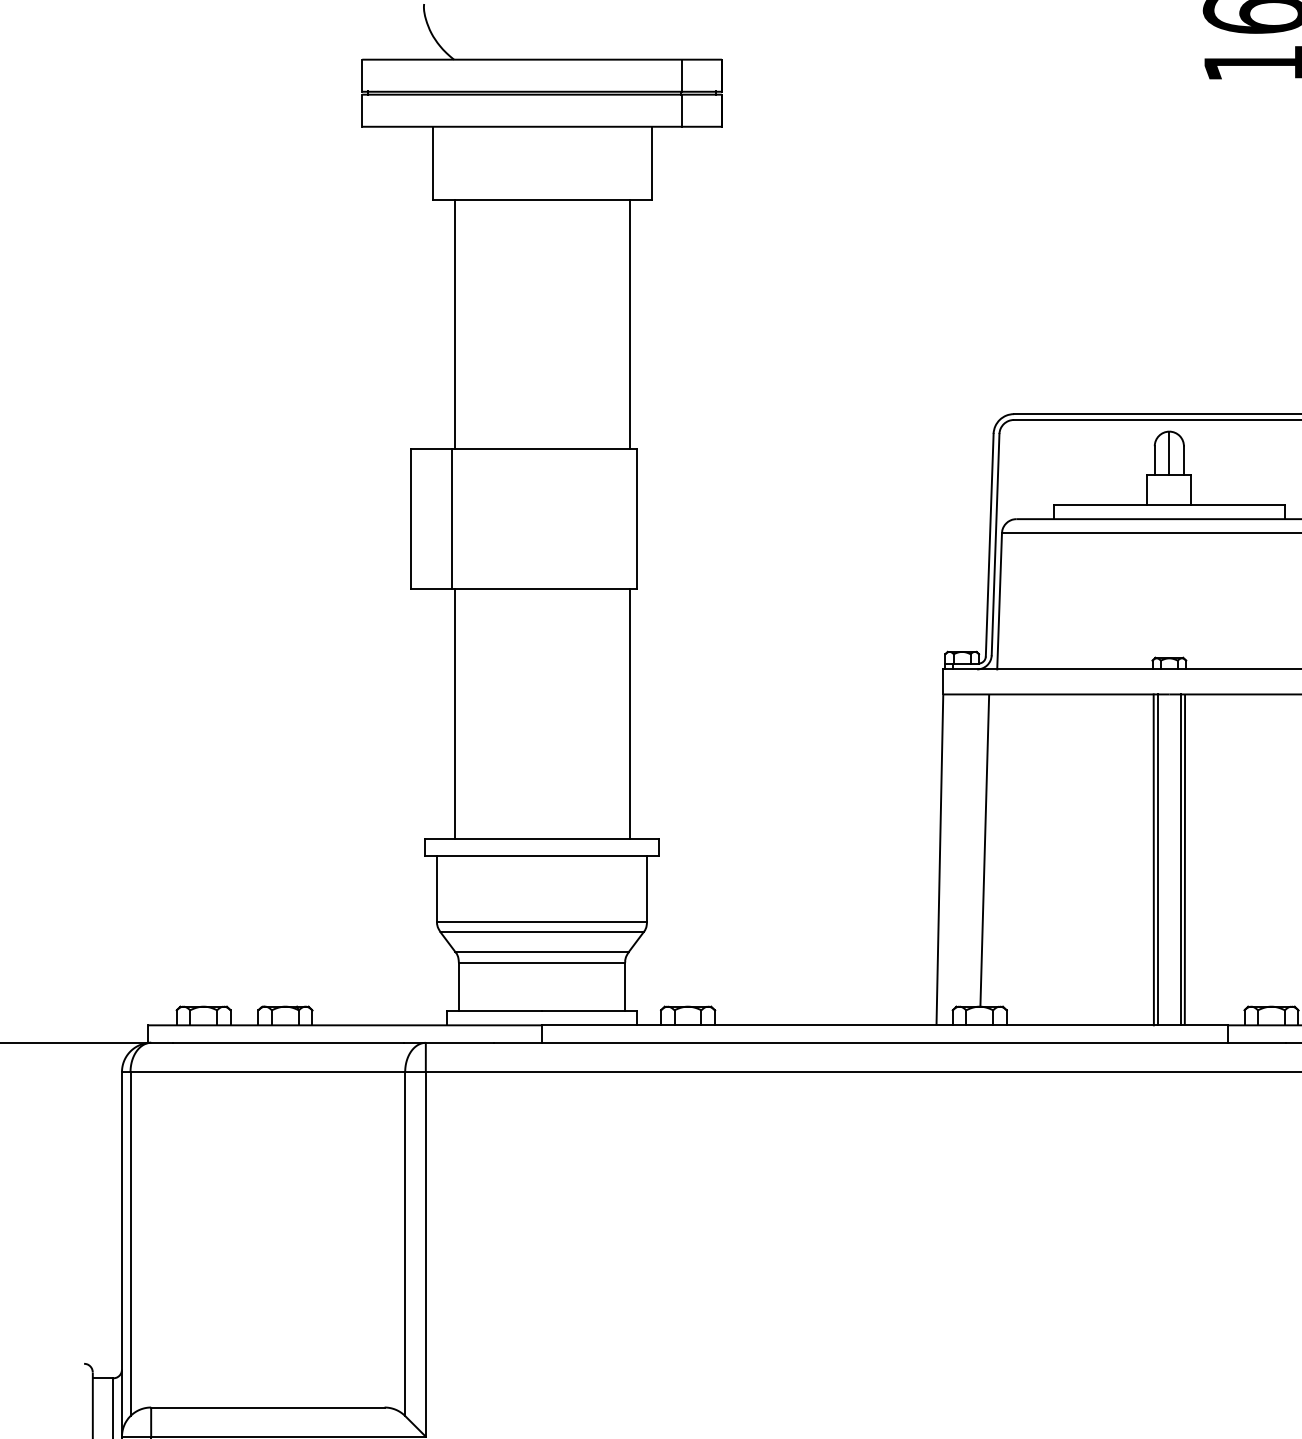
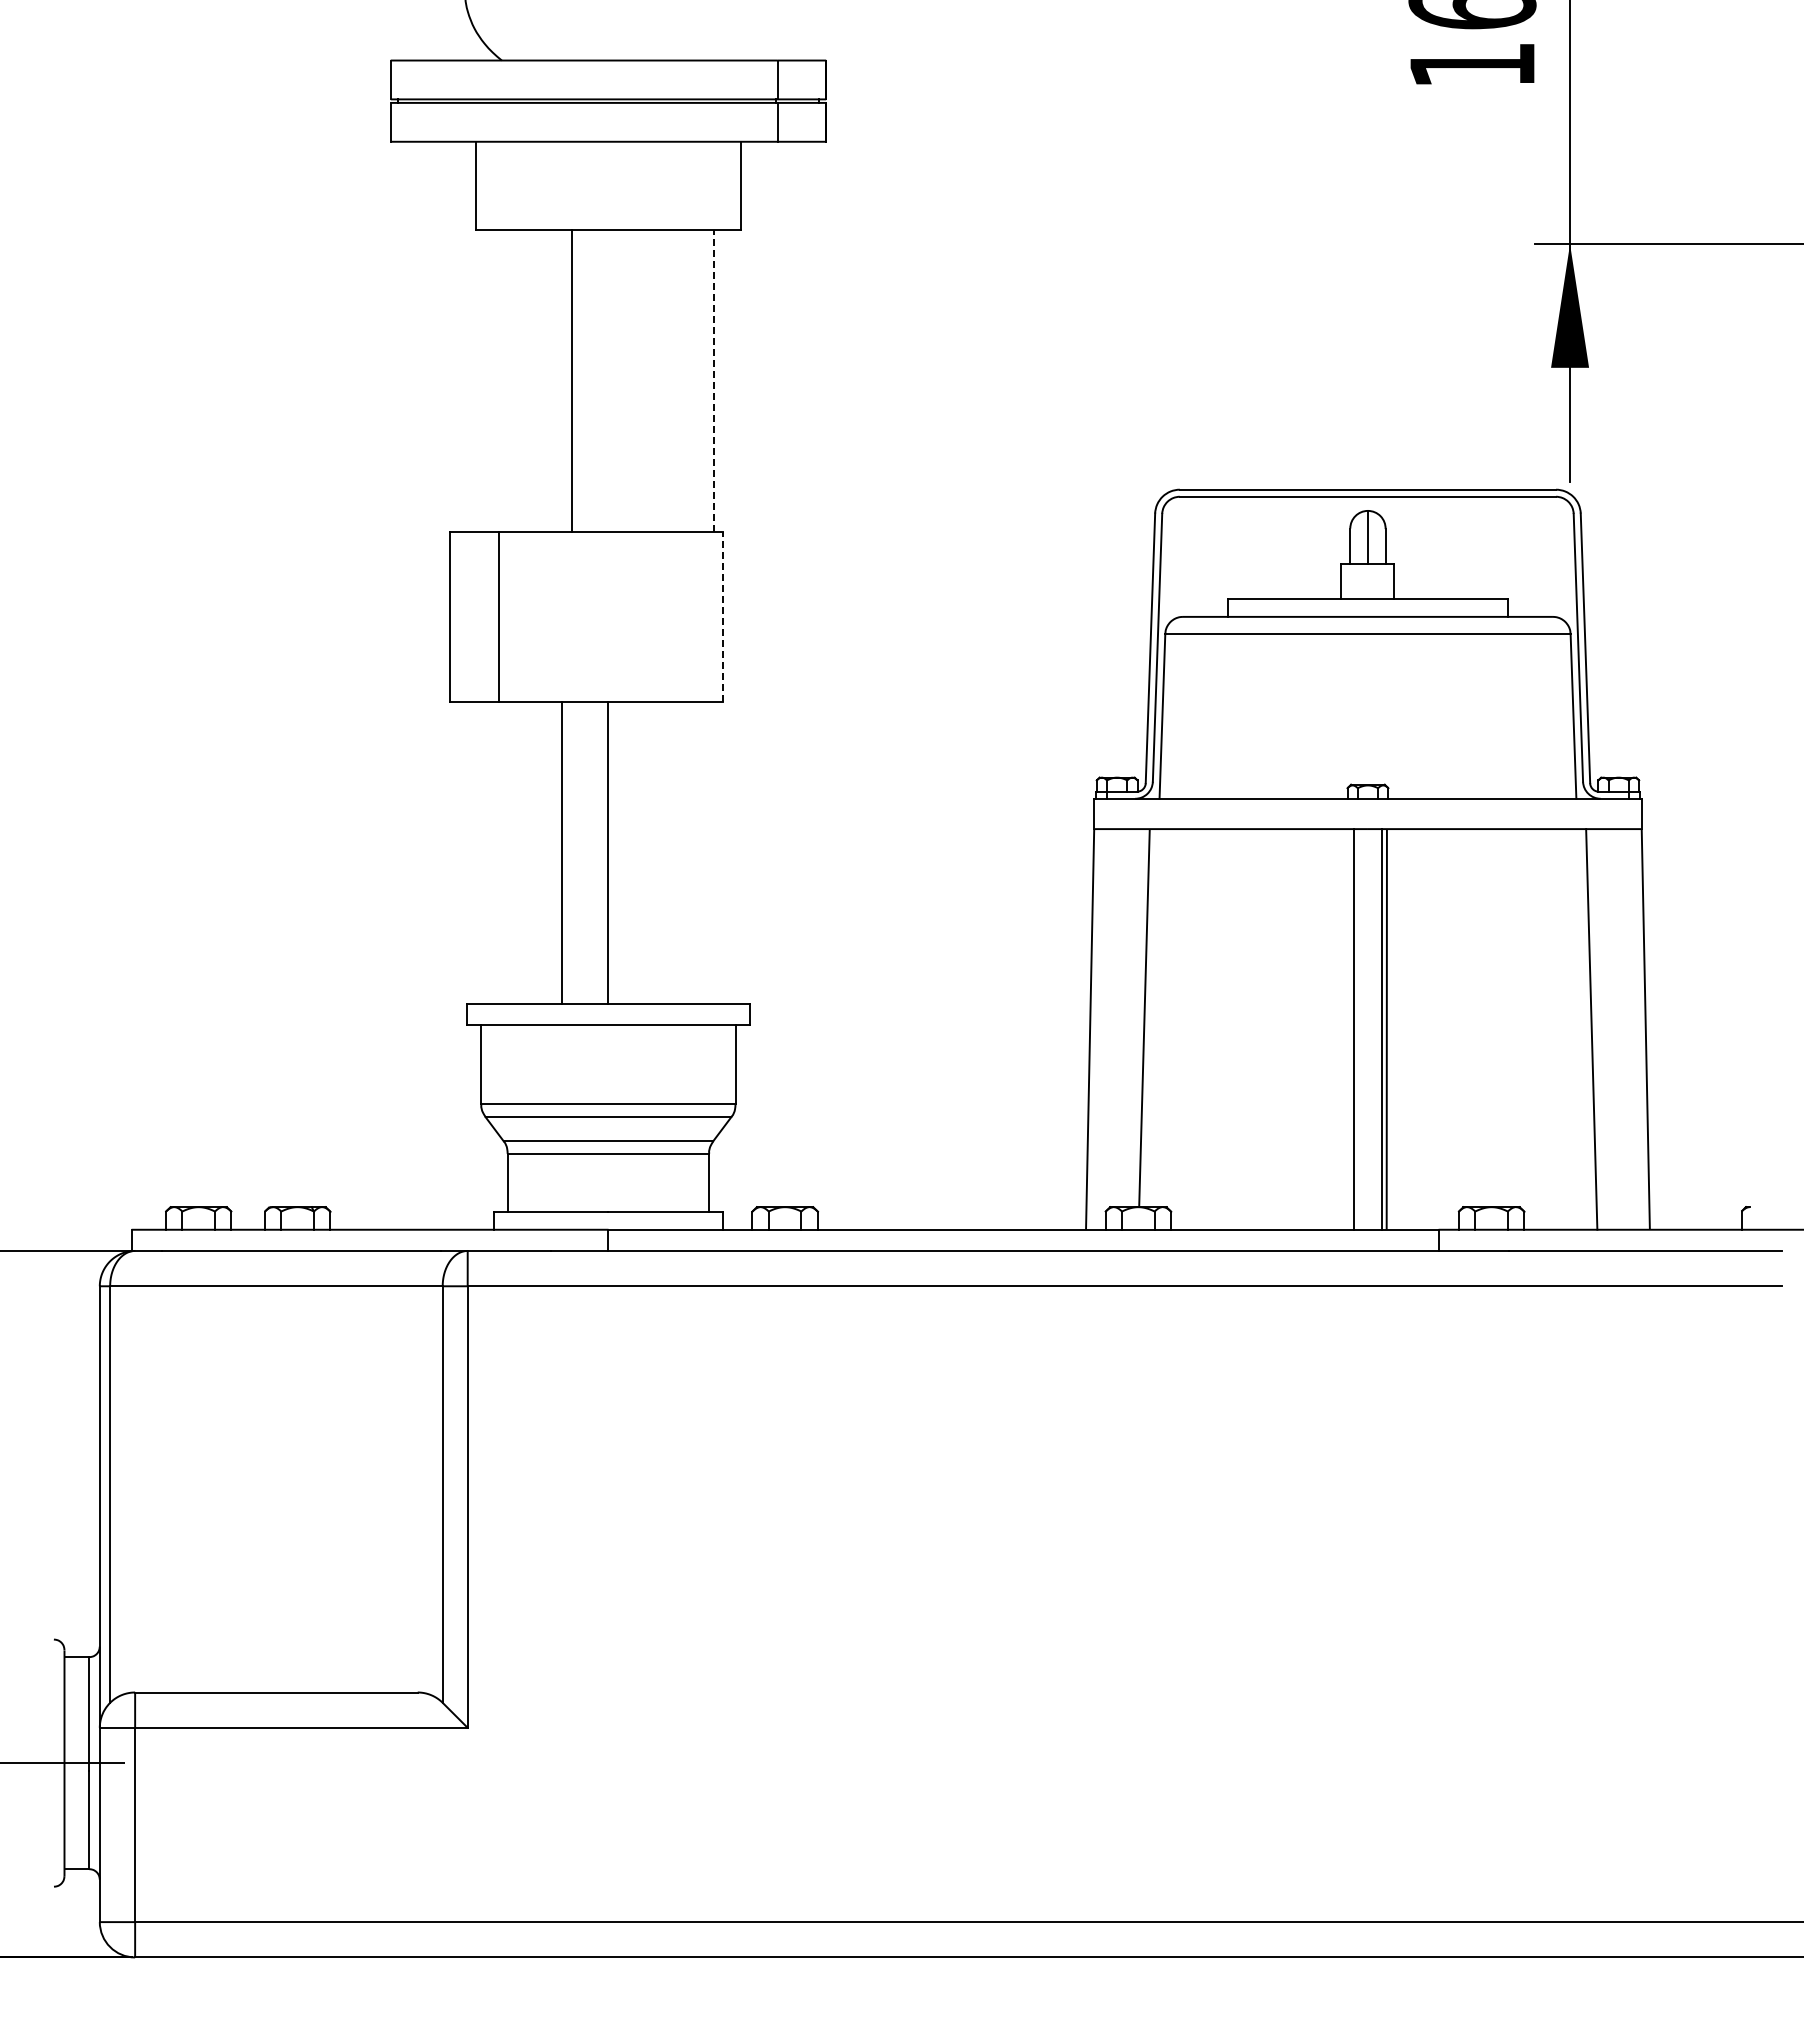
line: (629, 323) -> (714, 380), solid -> dashed
line: (454, 324) -> (571, 381), moved
line: (637, 518) -> (723, 616), solid -> dashed
line: (454, 713) -> (561, 852), moved
line: (629, 713) -> (608, 852), moved
line: (1153, 859) -> (1348, 1029), removed

